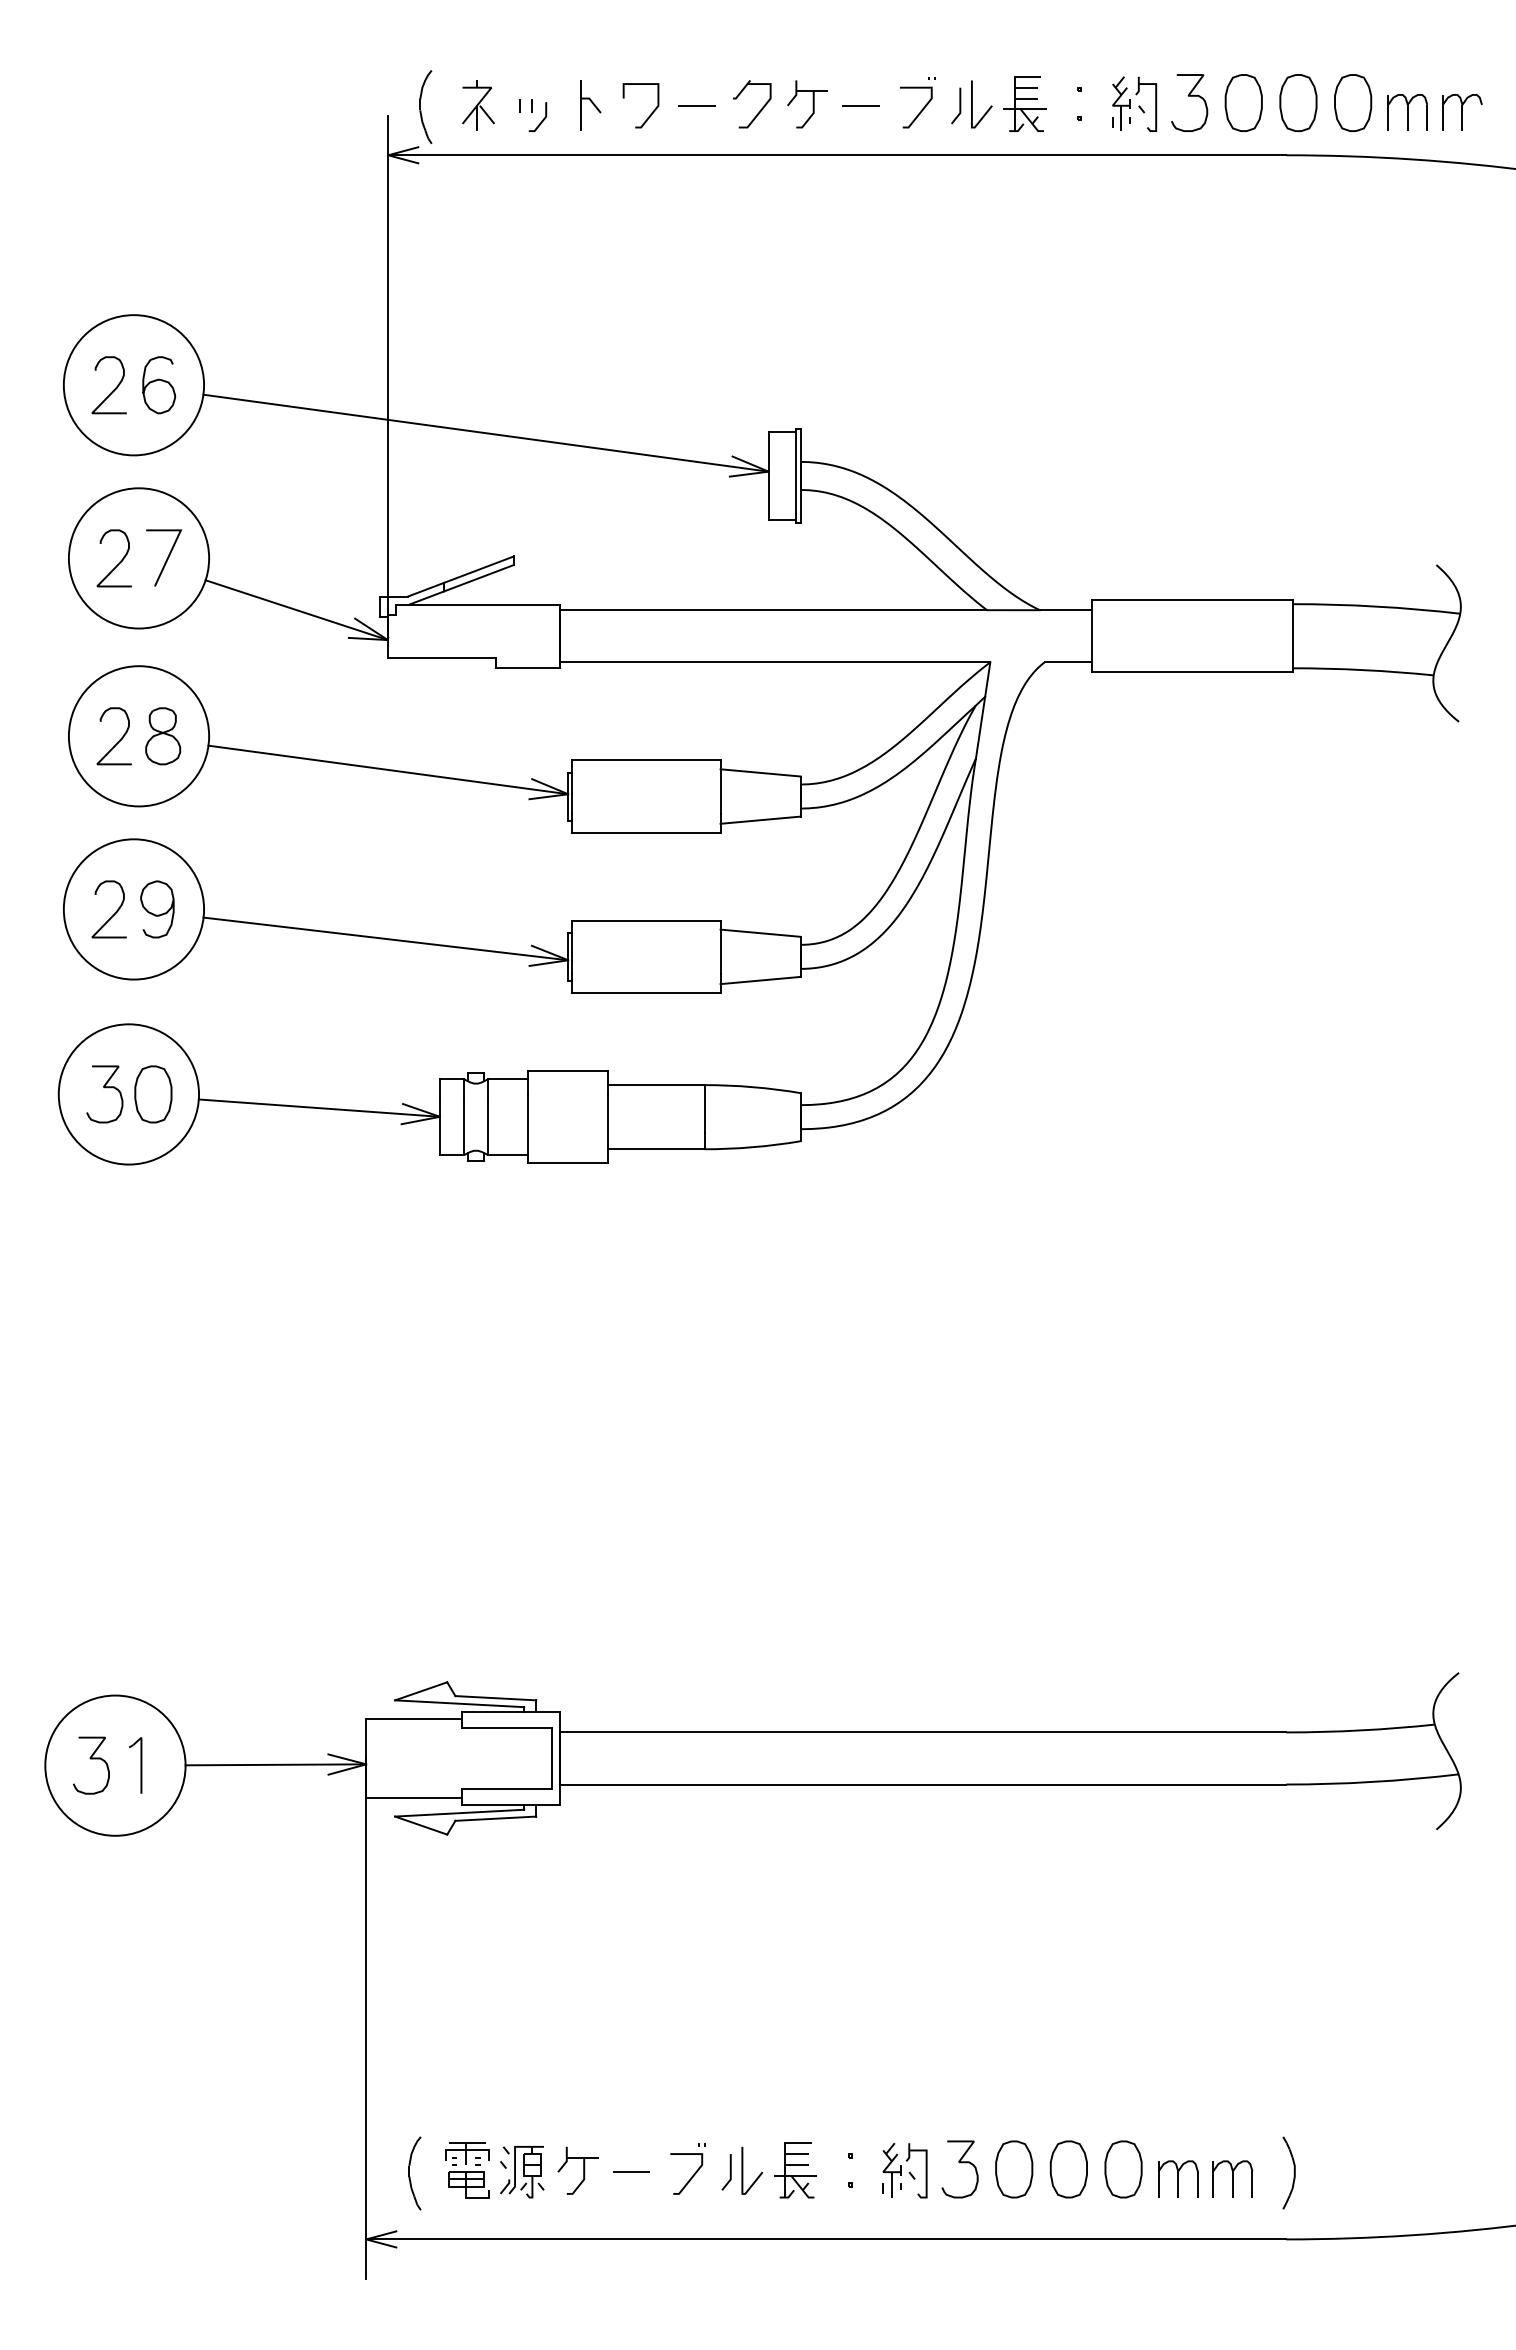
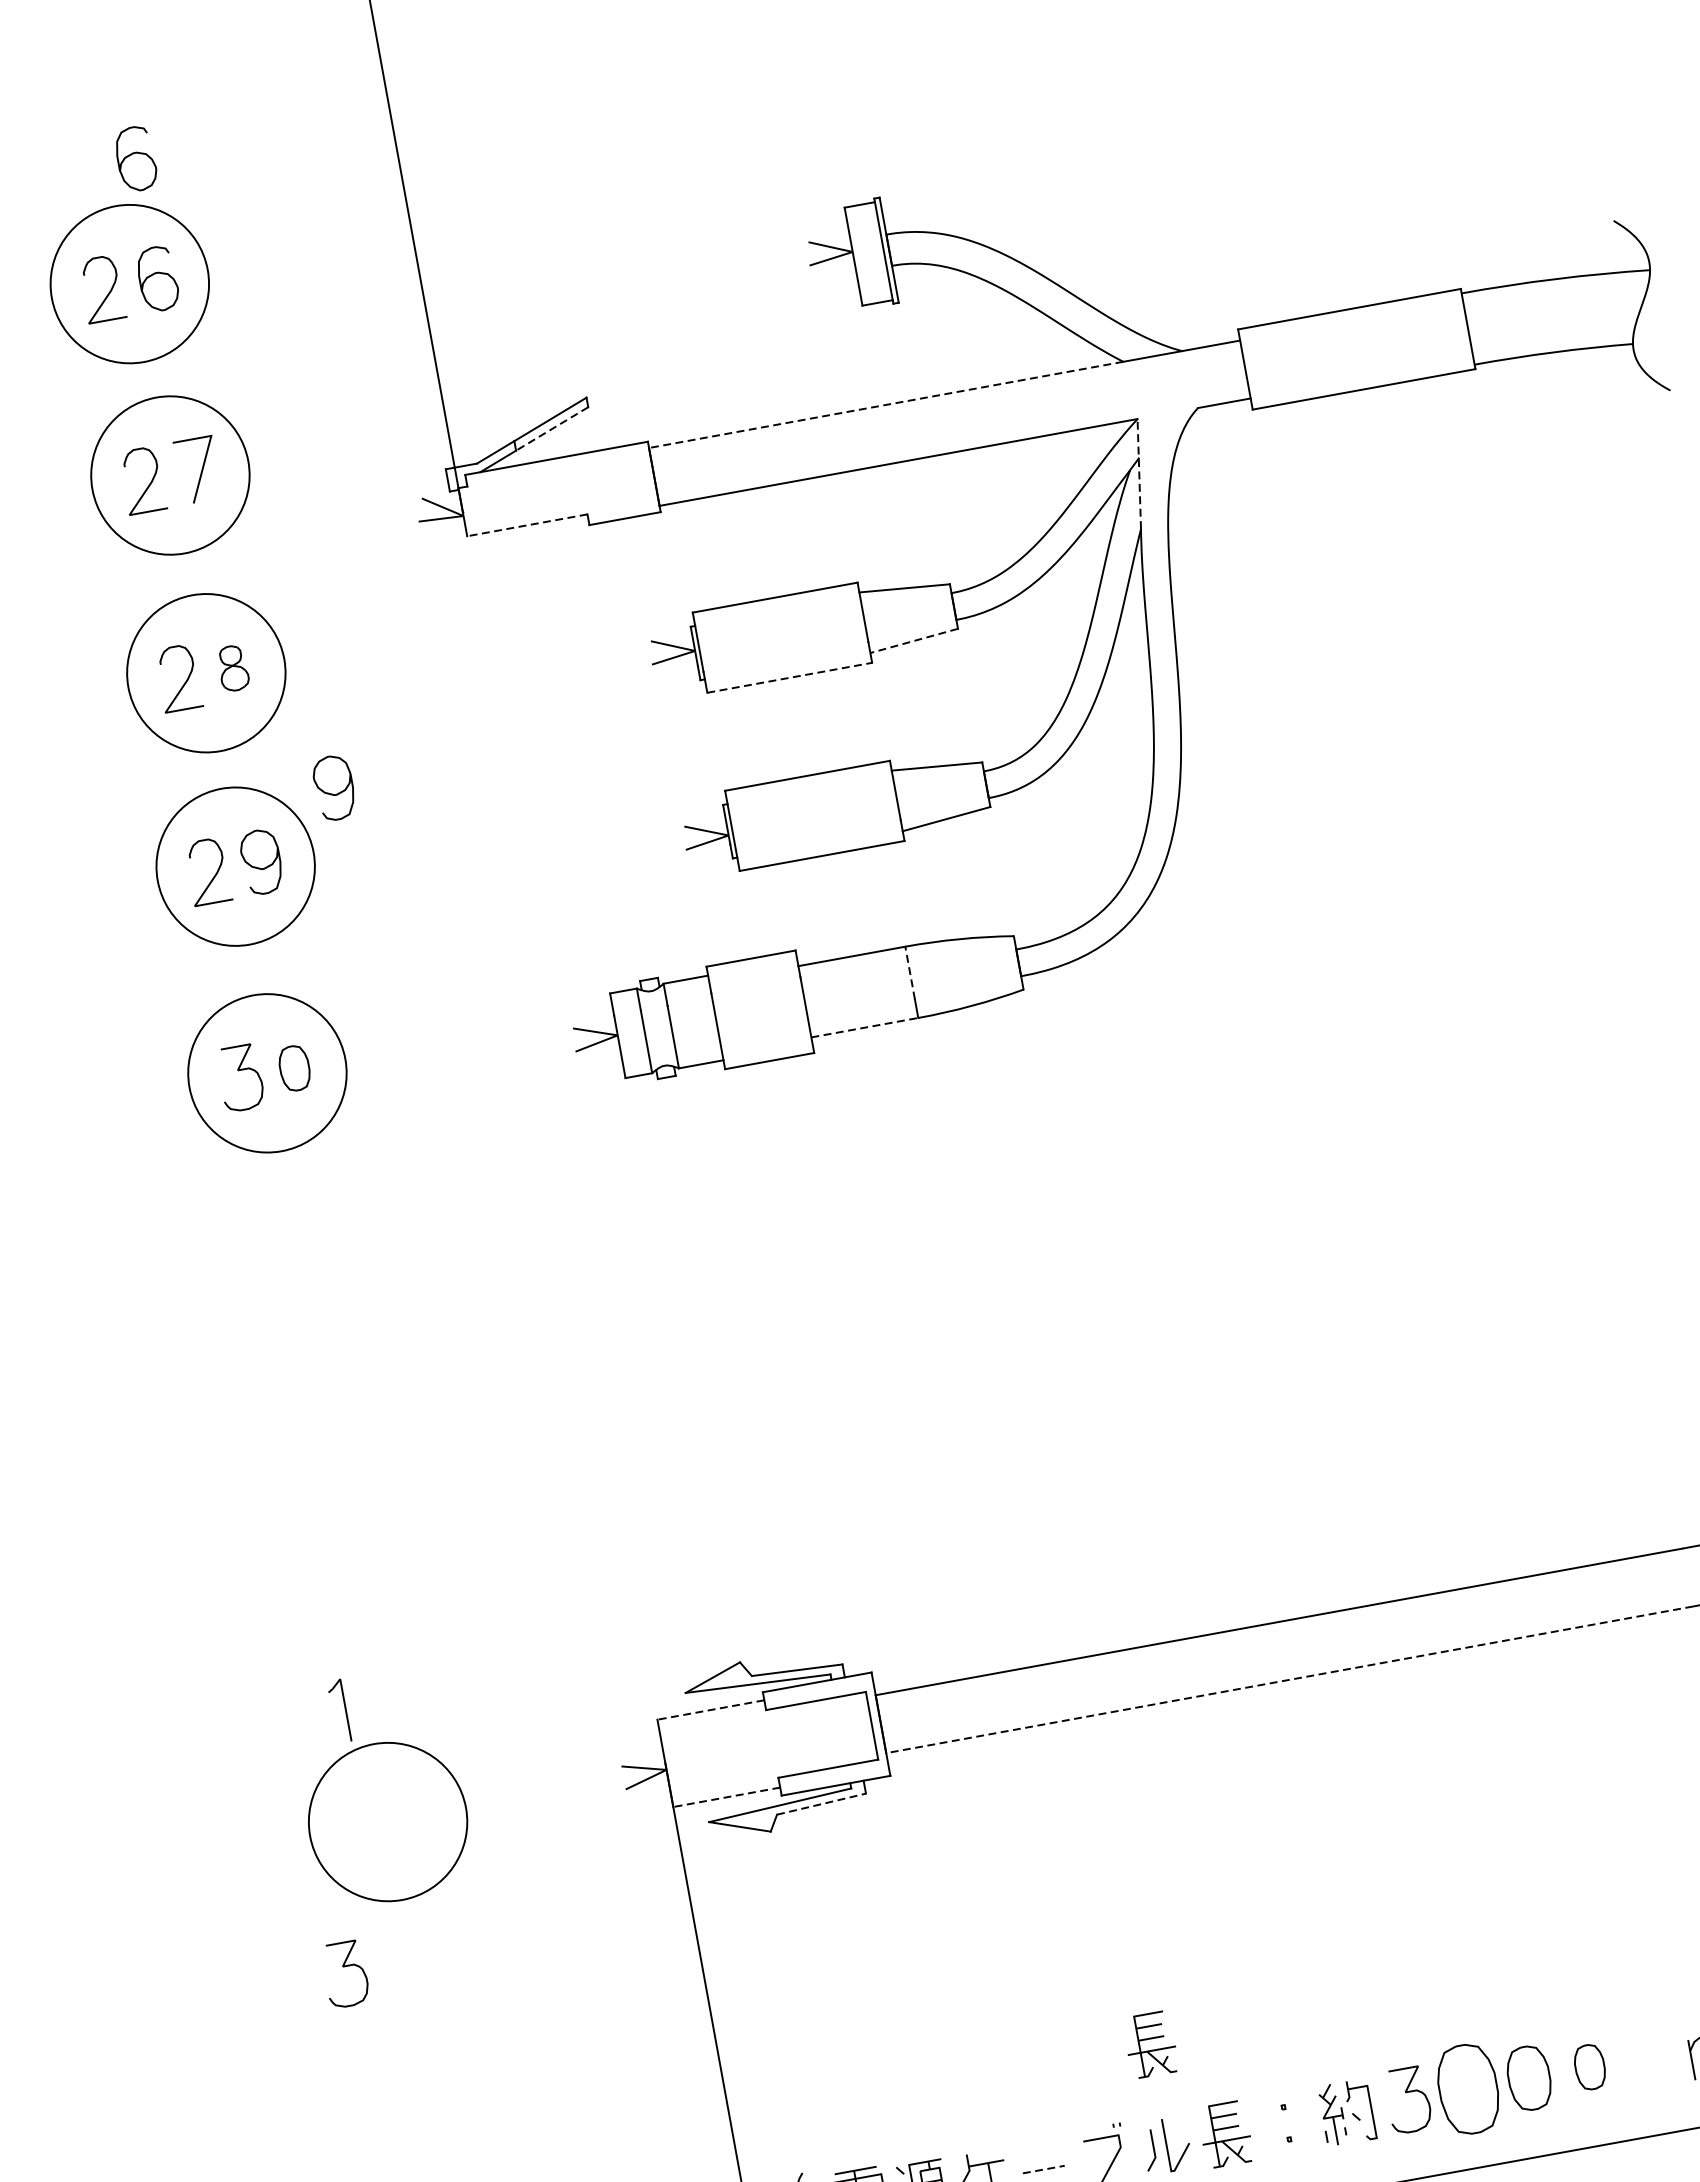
curve: (156, 273) -> (132, 155), added
line: (485, 432) -> (530, 265), removed
line: (478, 578) -> (551, 429), solid -> dashed
line: (296, 610) -> (355, 501), removed
line: (773, 610) -> (886, 405), solid -> dashed
line: (441, 658) -> (526, 525), solid -> dashed
line: (983, 710) -> (1139, 474), solid -> dashed
part: (163, 736) -> (233, 668), size x0.7
line: (388, 769) -> (490, 659), removed
line: (760, 820) -> (914, 641), solid -> dashed
line: (646, 832) -> (789, 677), solid -> dashed
curve: (229, 860) -> (332, 793), added
line: (385, 938) -> (521, 848), removed
part: (153, 1094) -> (294, 1068), size x0.7
line: (319, 1107) -> (481, 1049), removed
line: (704, 1108) -> (910, 972), solid -> dashed
line: (656, 1149) -> (864, 1027), solid -> dashed
line: (413, 1719) -> (709, 1710), solid -> dashed
curve: (90, 1759) -> (343, 1967), moved
line: (275, 1764) -> (565, 1788), removed
part: (135, 1765) -> (339, 1711), moved
line: (922, 1784) -> (1288, 1679), solid -> dashed
line: (413, 1797) -> (725, 1797), solid -> dashed
line: (496, 1818) -> (822, 1803), solid -> dashed
part: (744, 2080) -> (1150, 2044), added
part: (1014, 2169) -> (1468, 2089), size x1.4
part: (1123, 2169) -> (1589, 2067), size x0.7
line: (631, 2172) -> (1043, 2169), solid -> dashed
part: (1178, 2178) -> (1652, 2066), removed

